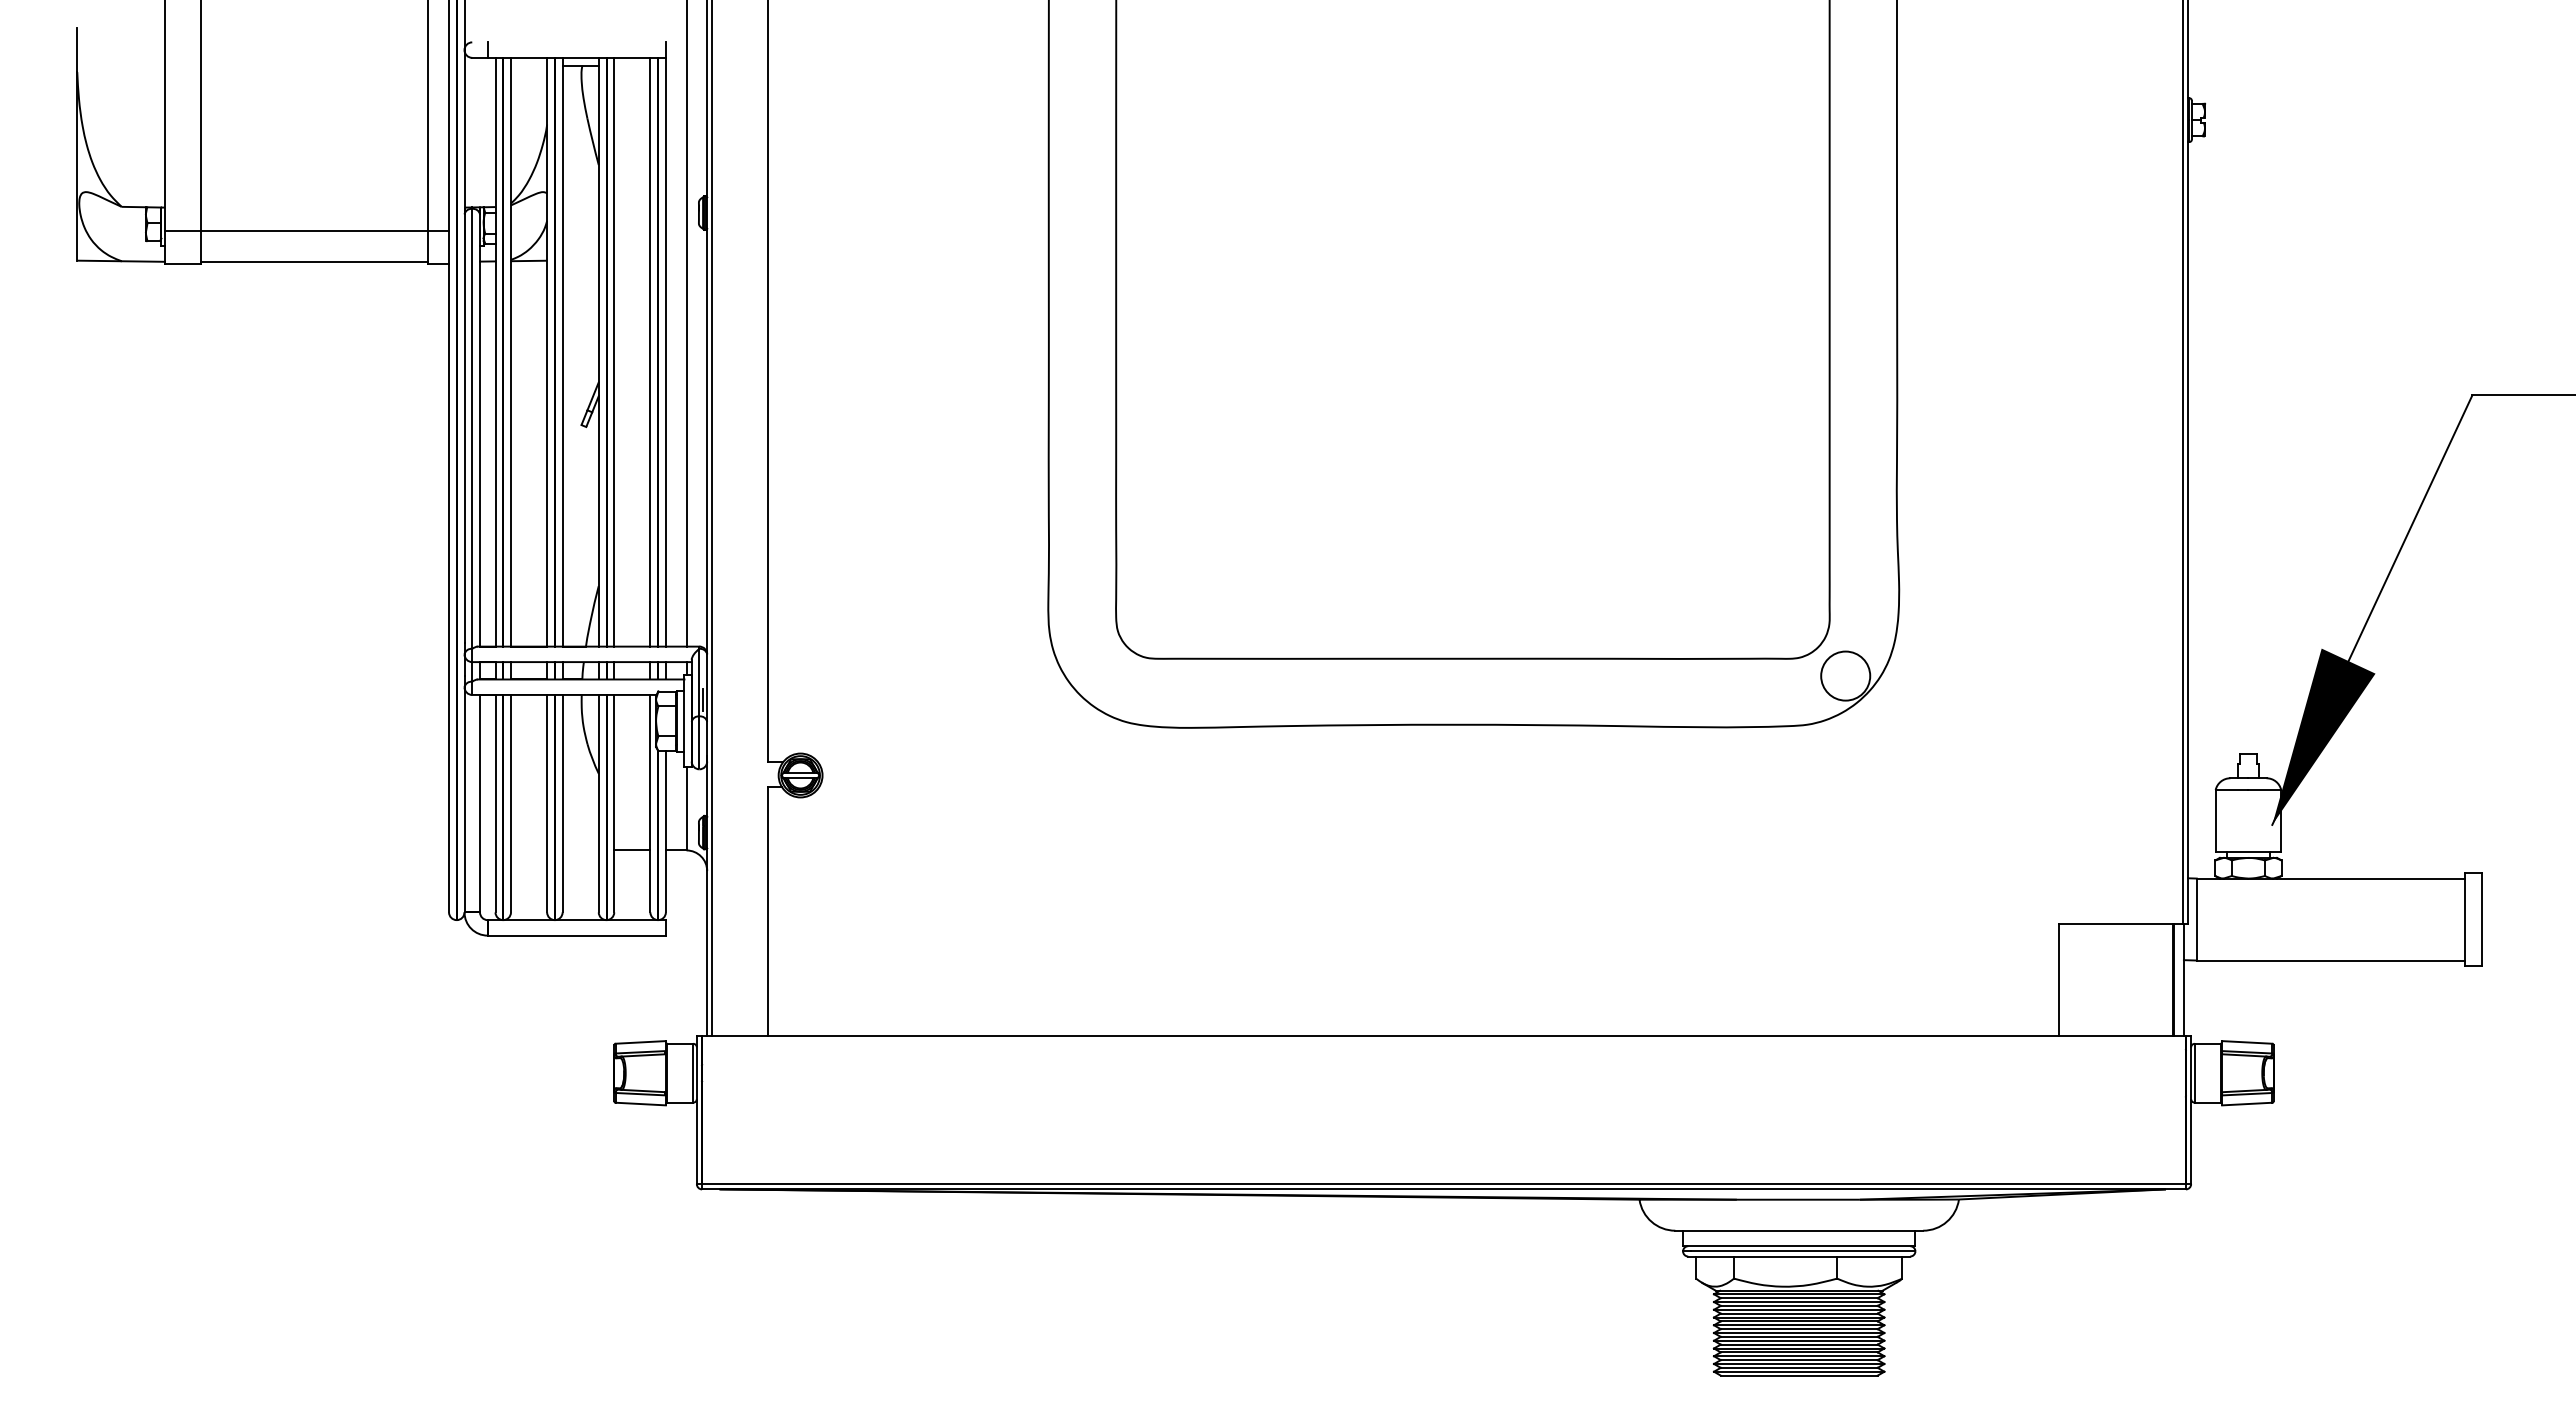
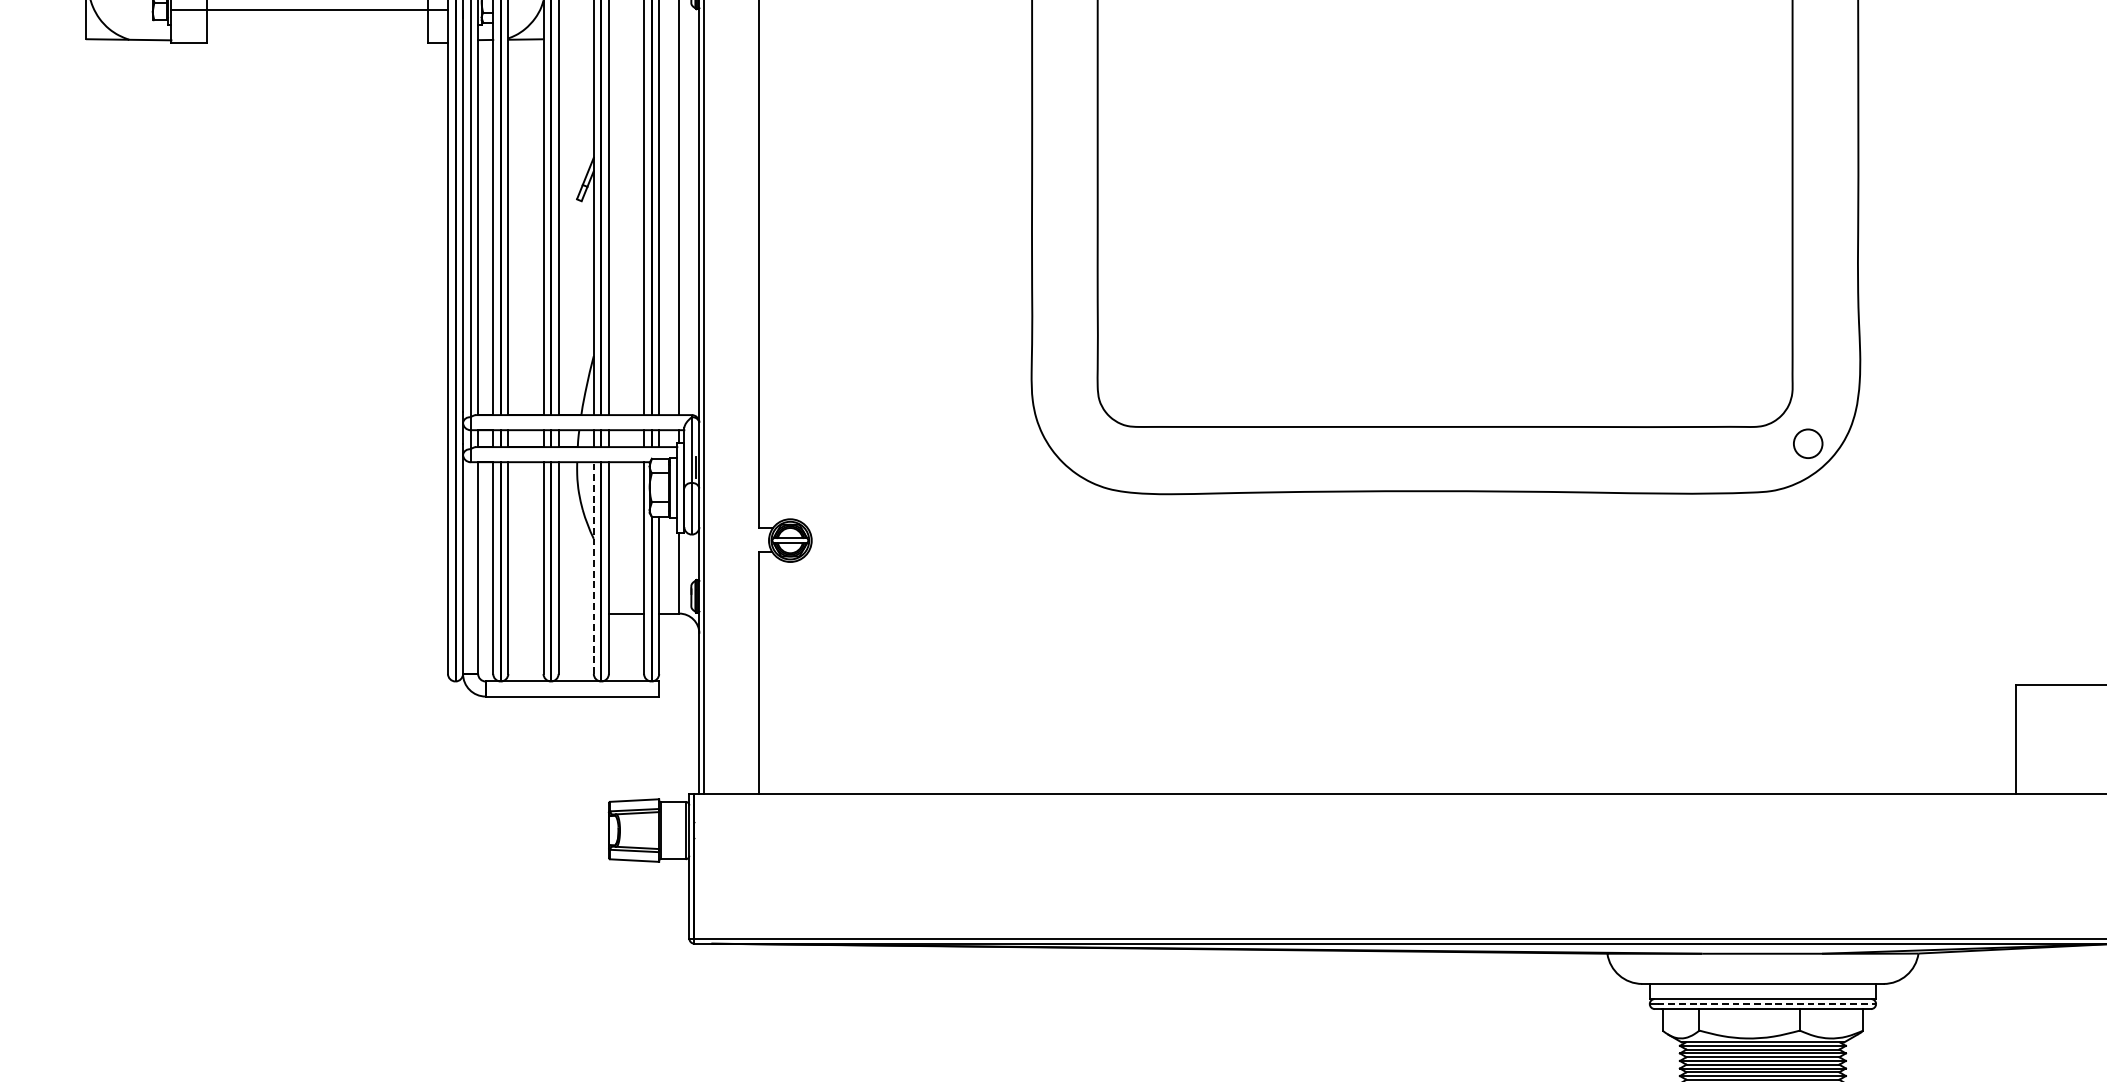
line: (314, 261) -> (316, 40), removed
circle: (1845, 675) -> (1807, 443), size x0.6
line: (598, 803) -> (593, 567), solid -> dashed
line: (1803, 1251) -> (1767, 1004), solid -> dashed

